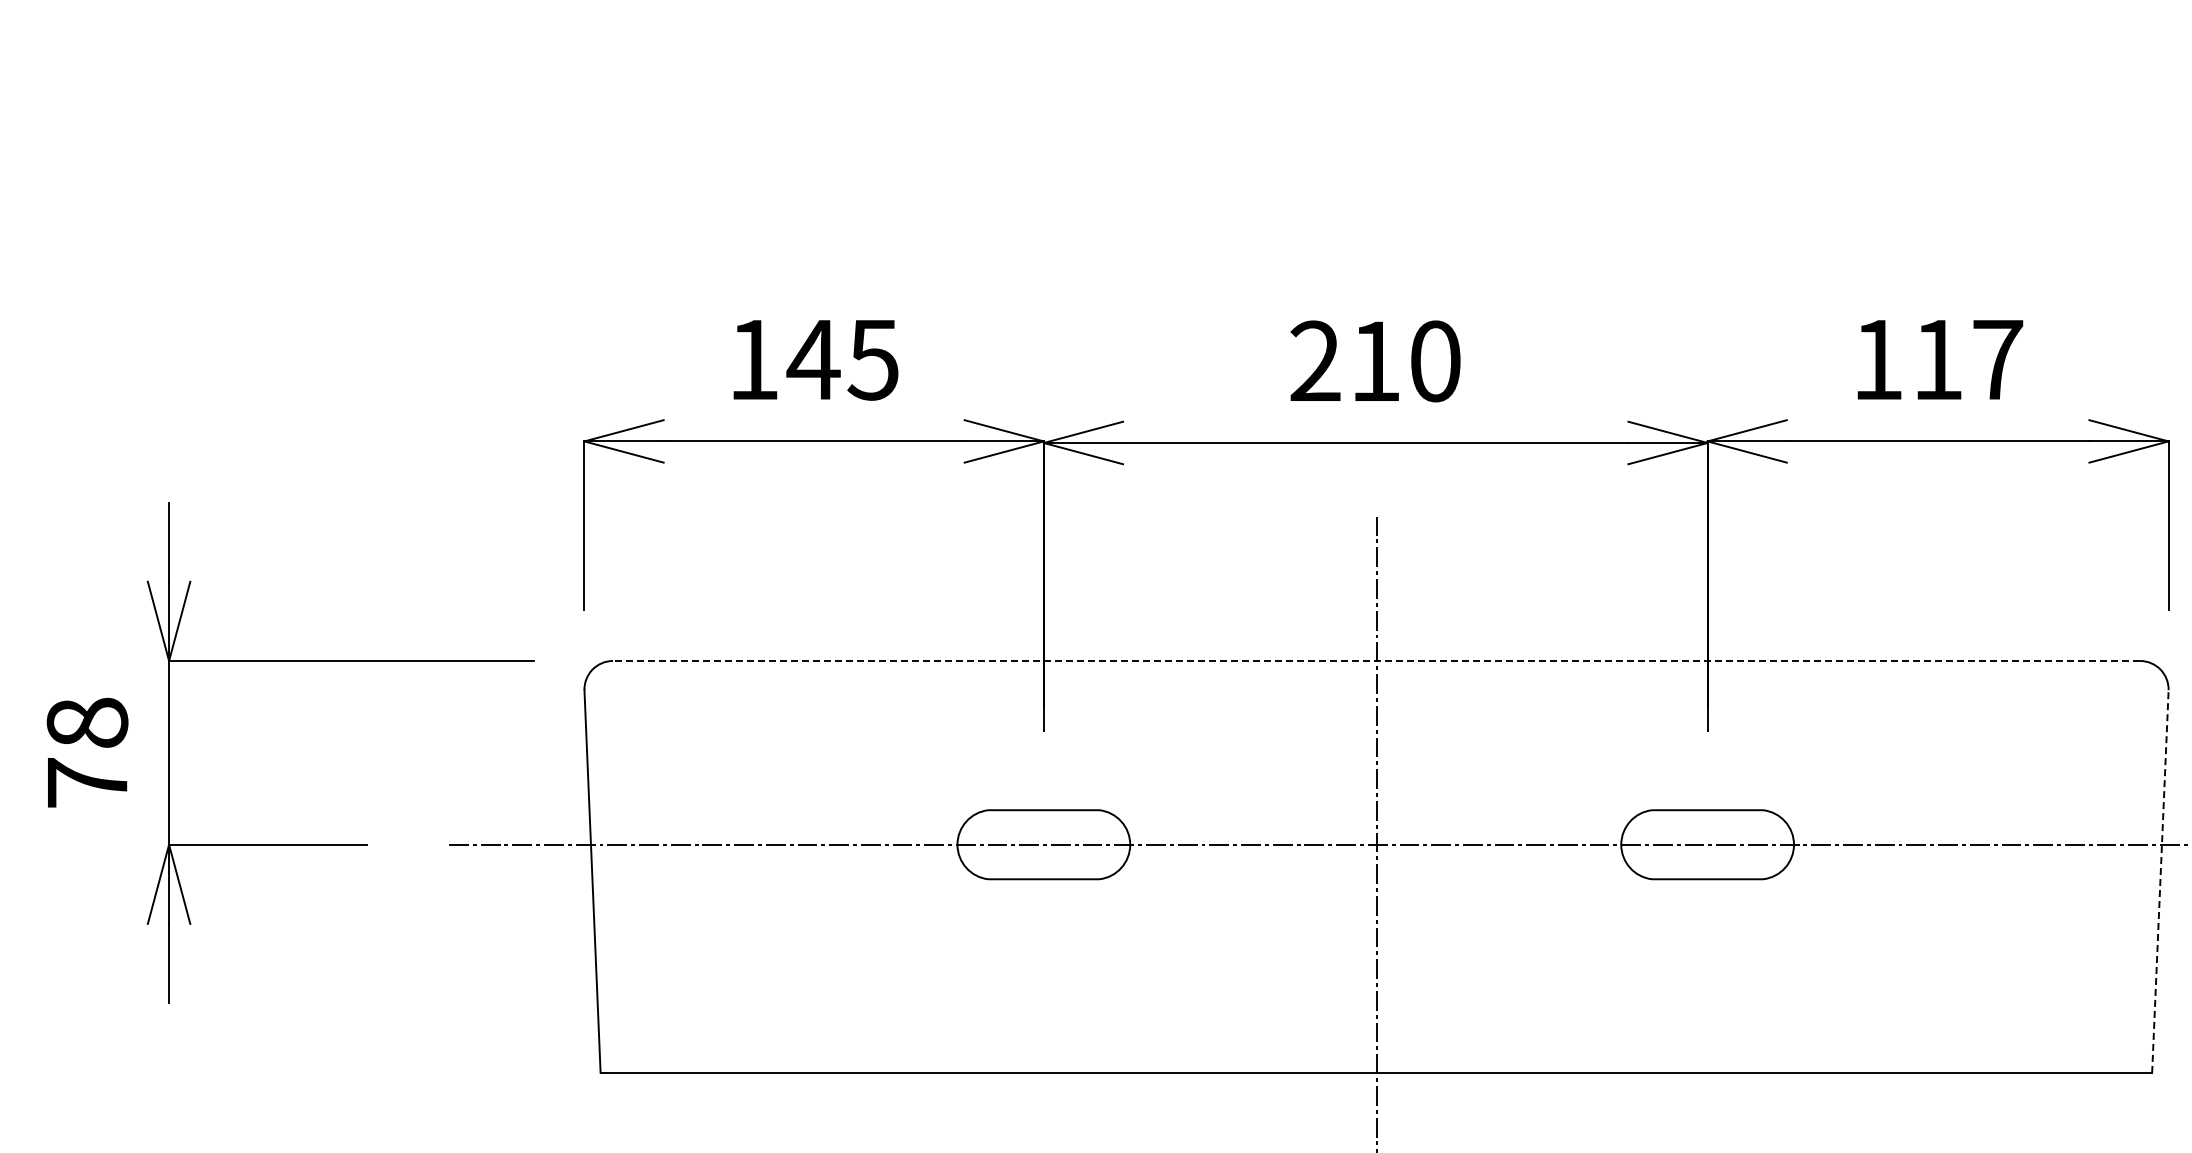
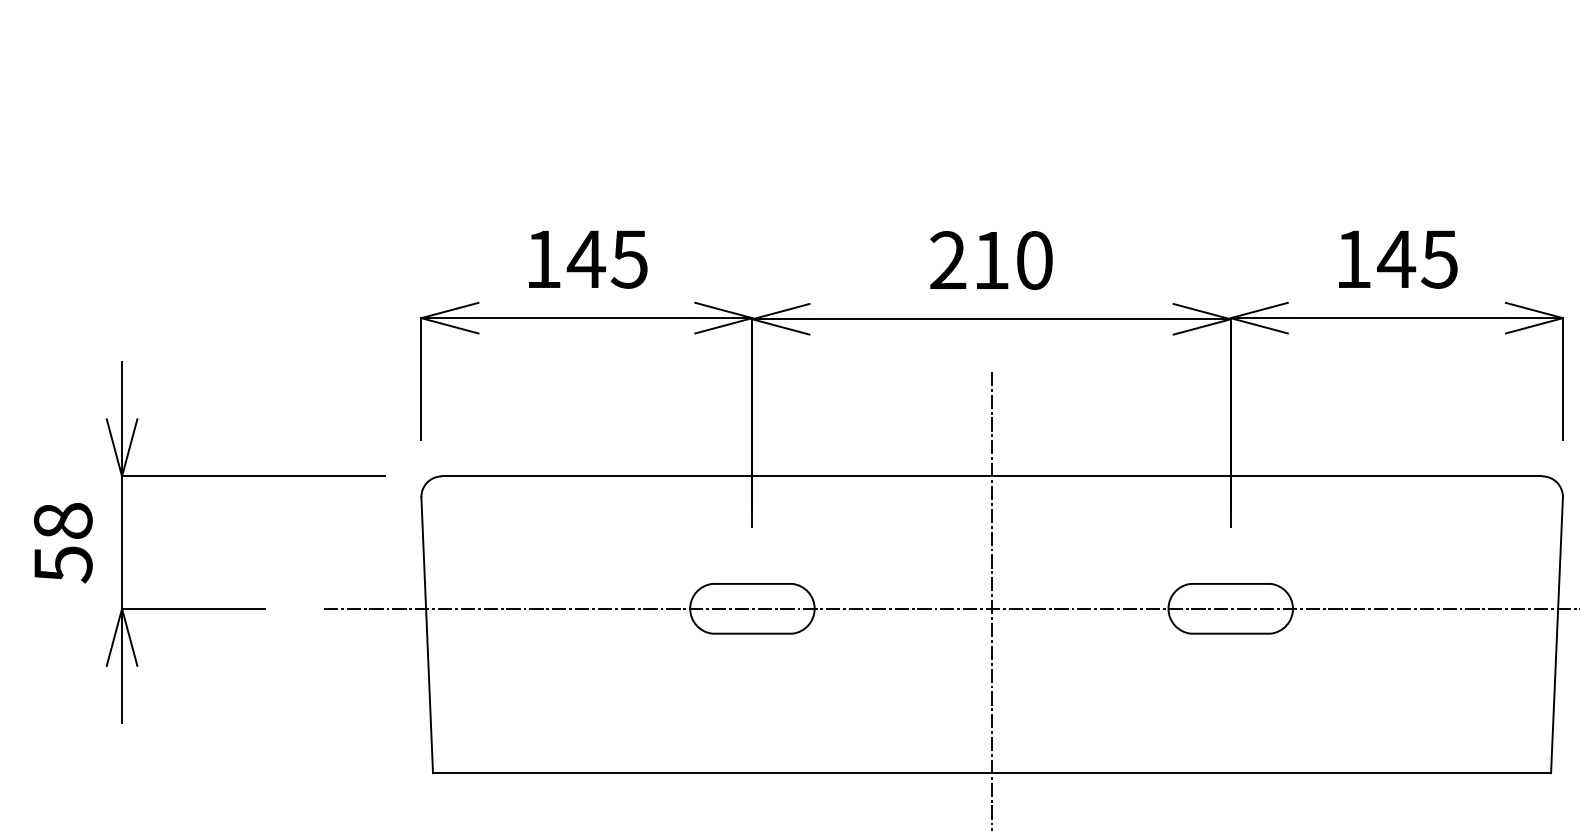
text: (1966, 360) -> (1417, 259), 117 -> 145
line: (1376, 660) -> (992, 476), dashed -> solid
text: (88, 783) -> (63, 564), 78 -> 58
line: (2160, 881) -> (1557, 635), dashed -> solid

